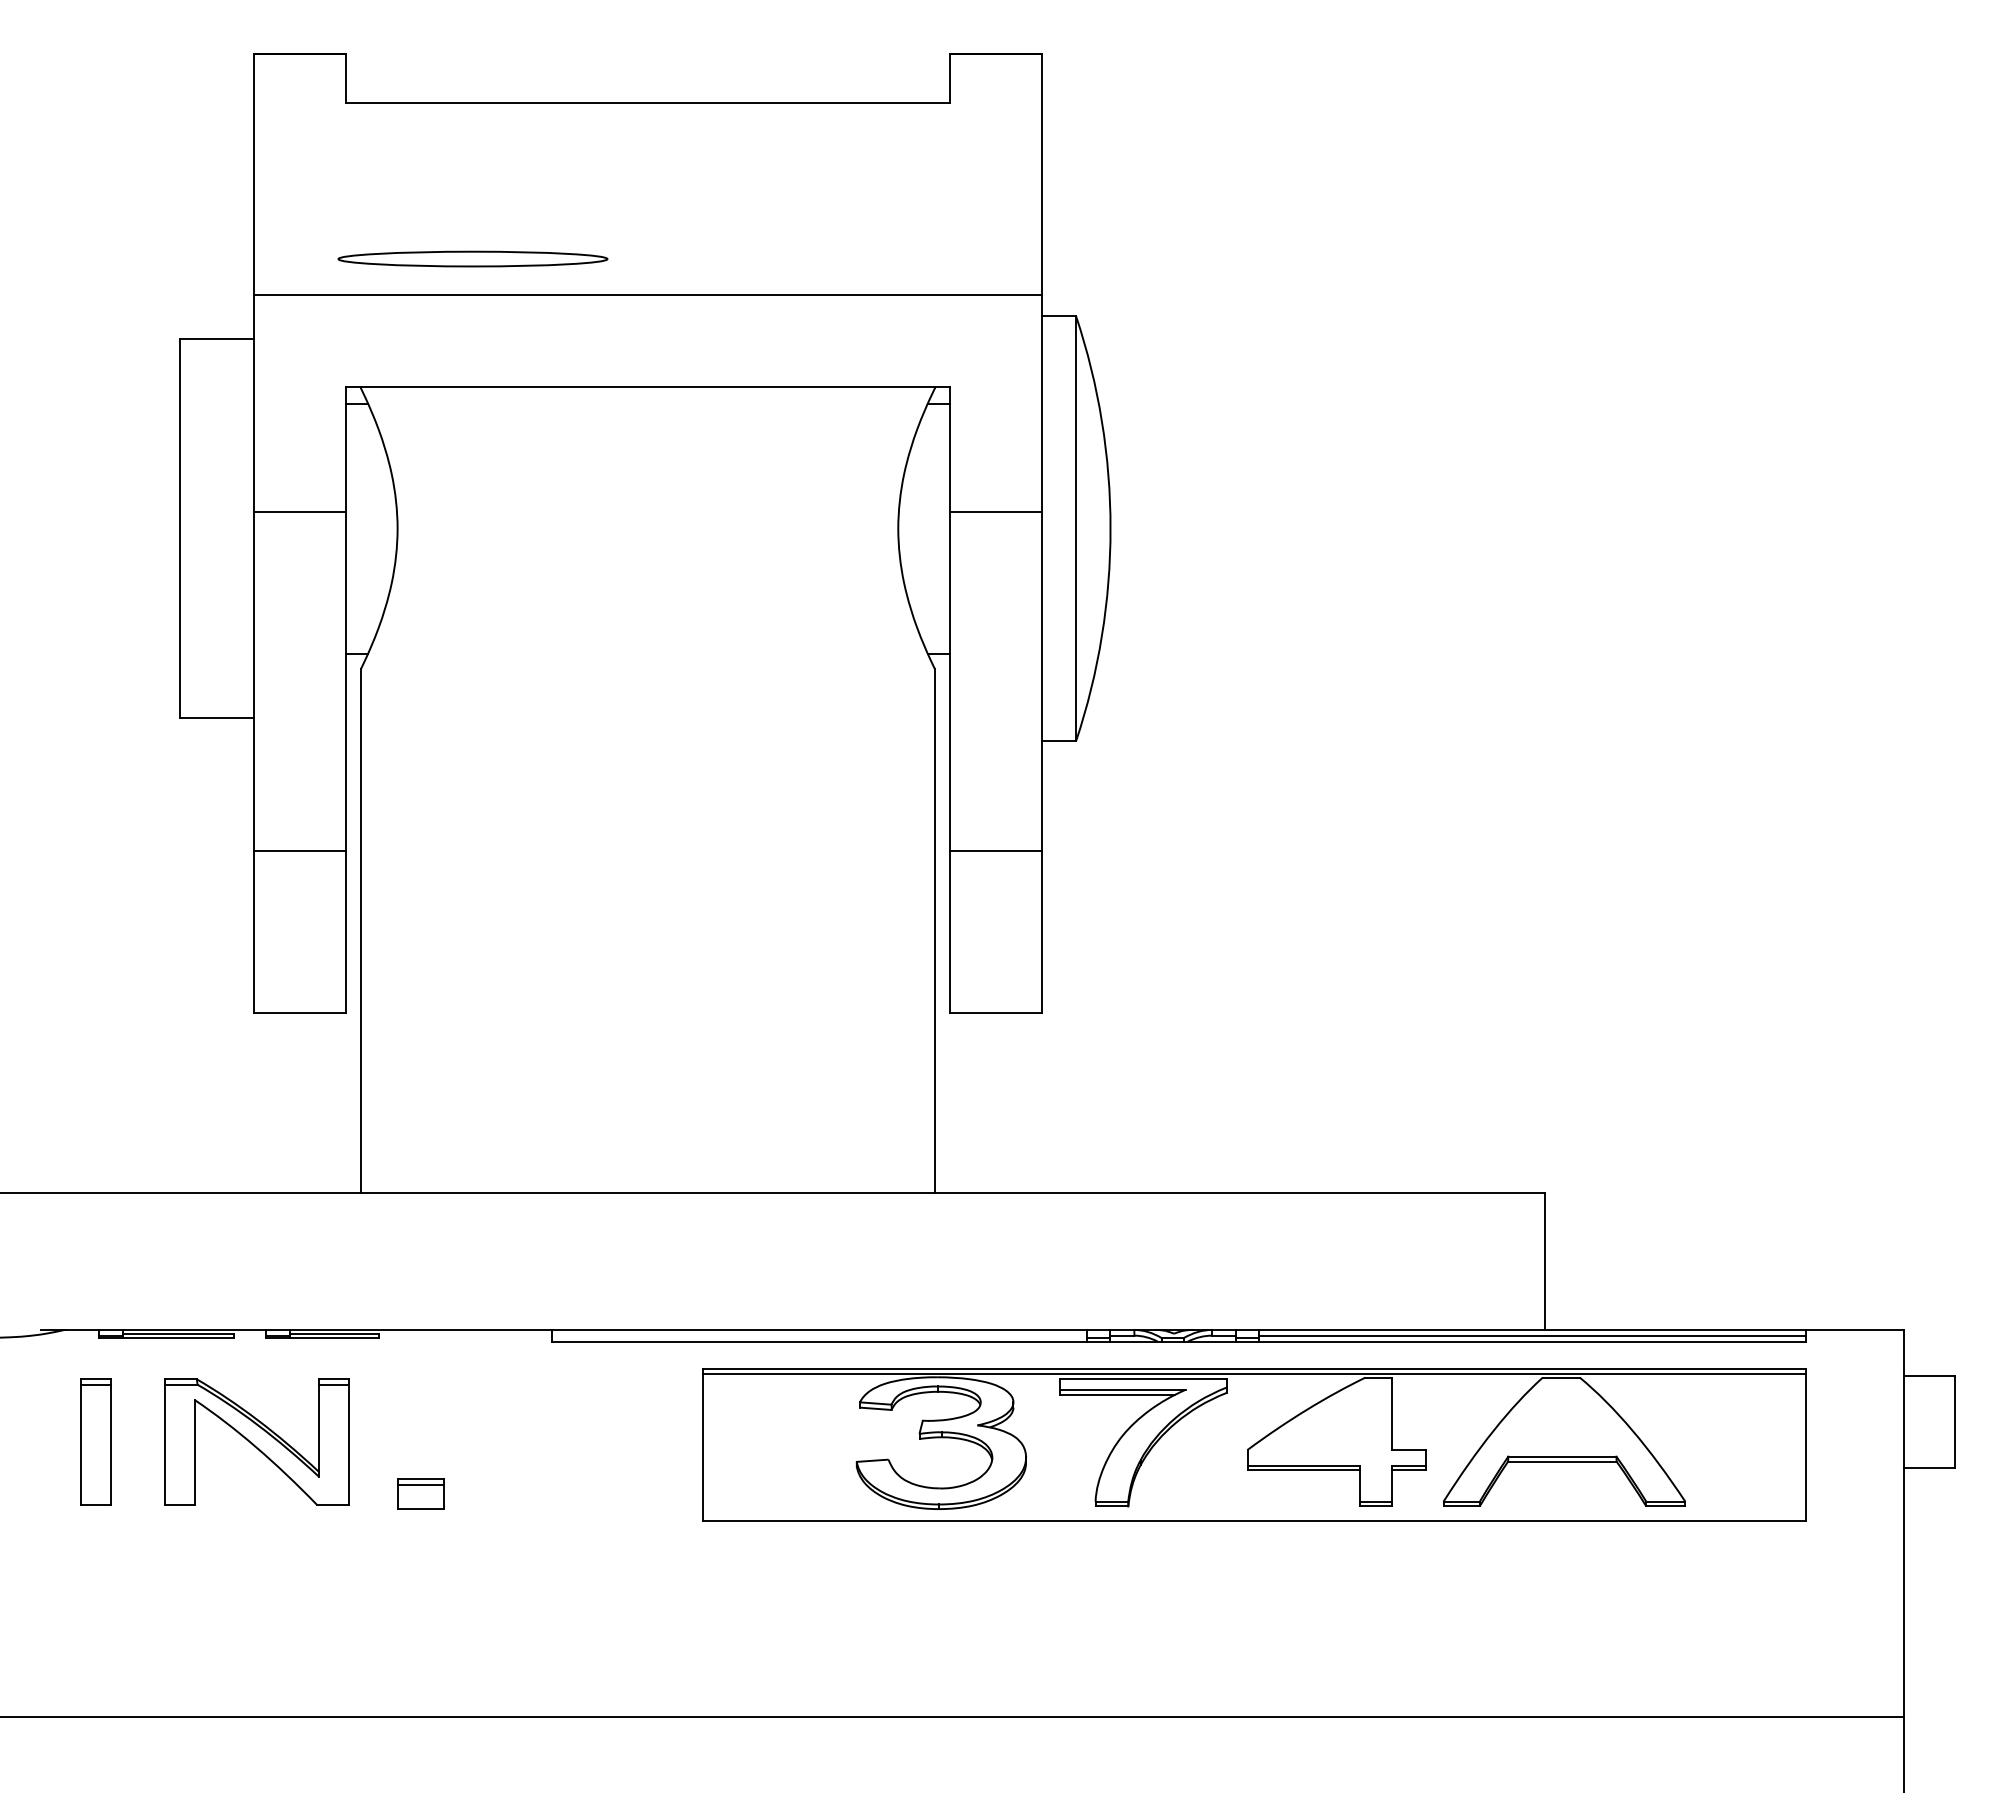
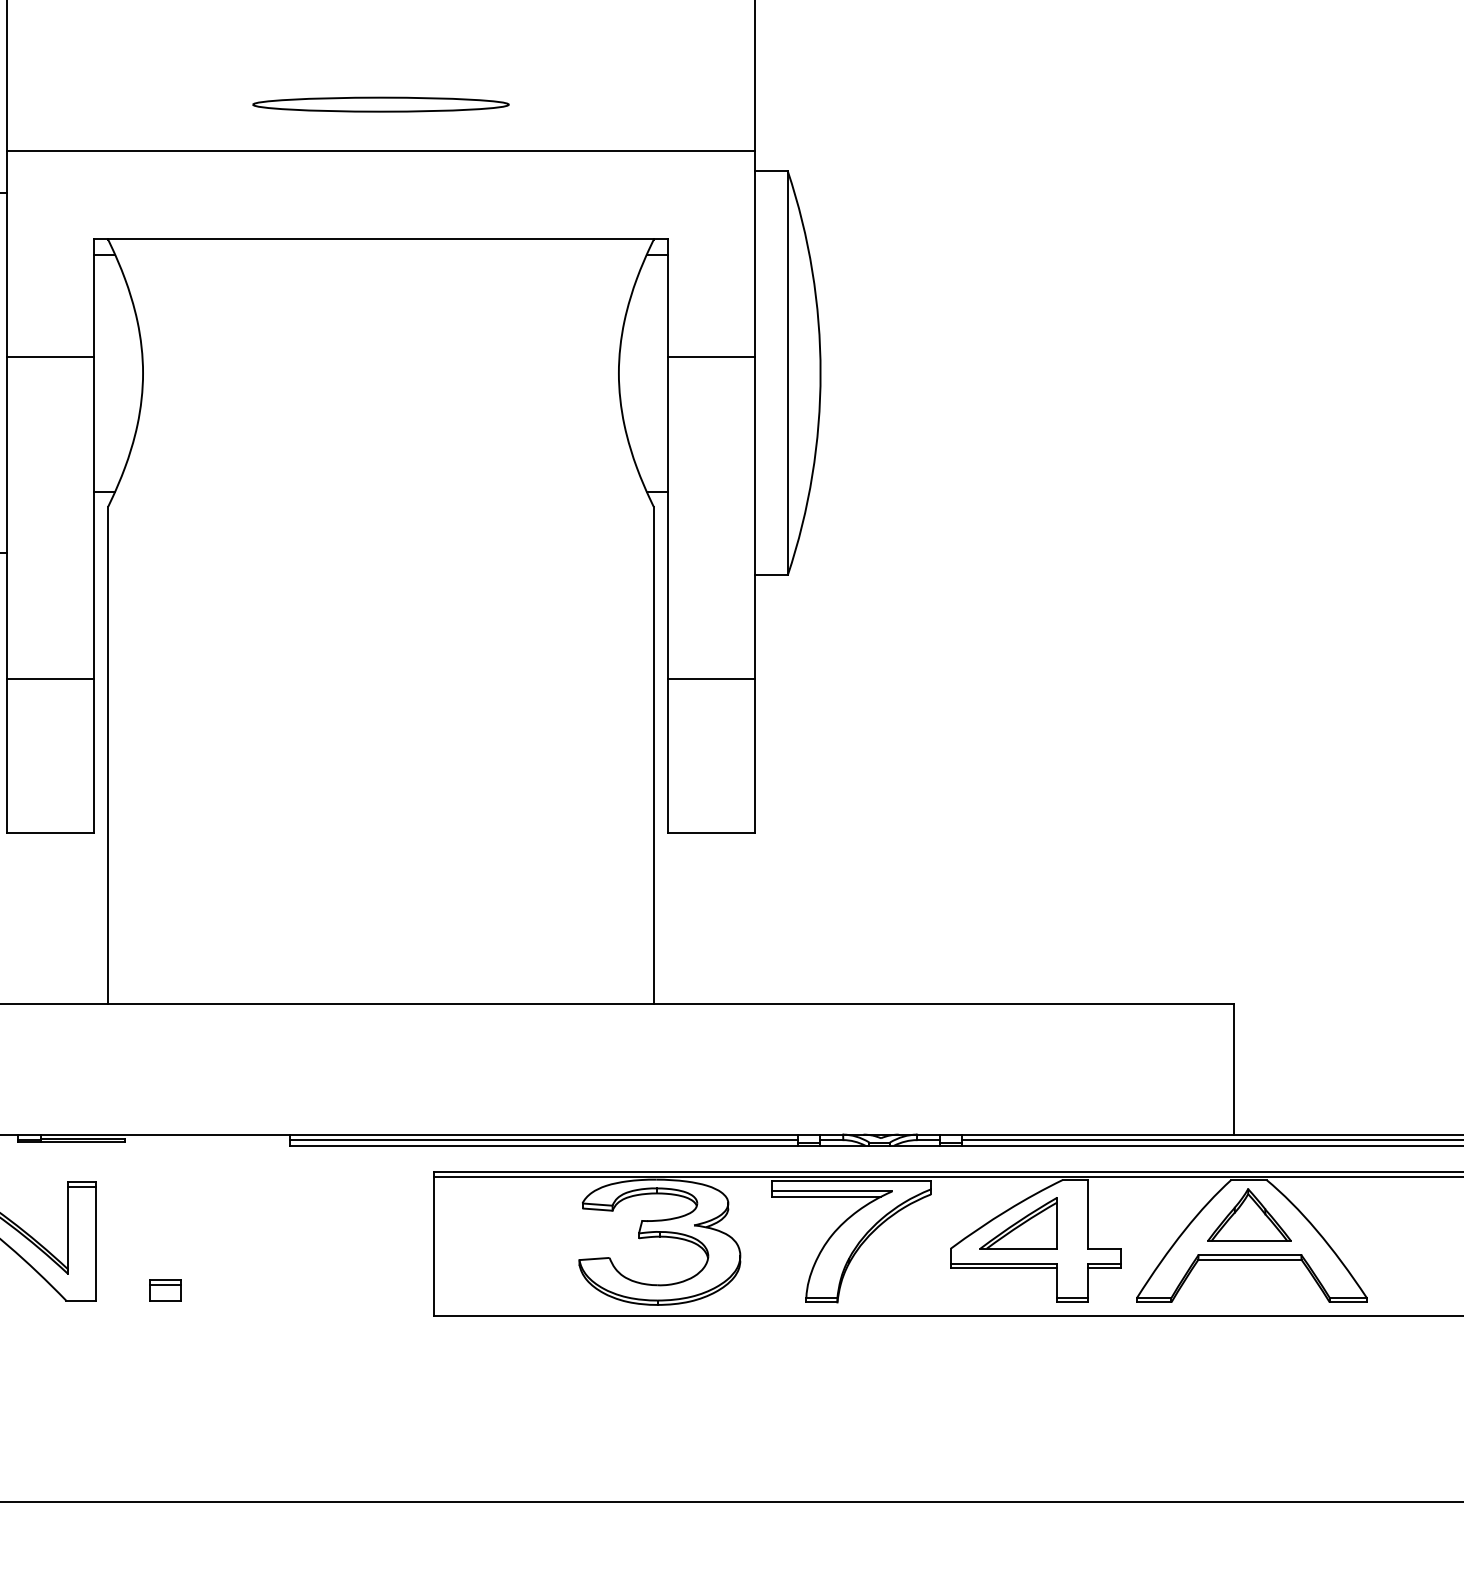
part: (472, 258) -> (380, 104), moved
line: (819, 1335) -> (544, 1139), added
part: (1561, 1414) -> (1249, 1215), added
part: (1319, 1422) -> (1019, 1222), added
part: (420, 1493) -> (164, 1290), size x0.71

